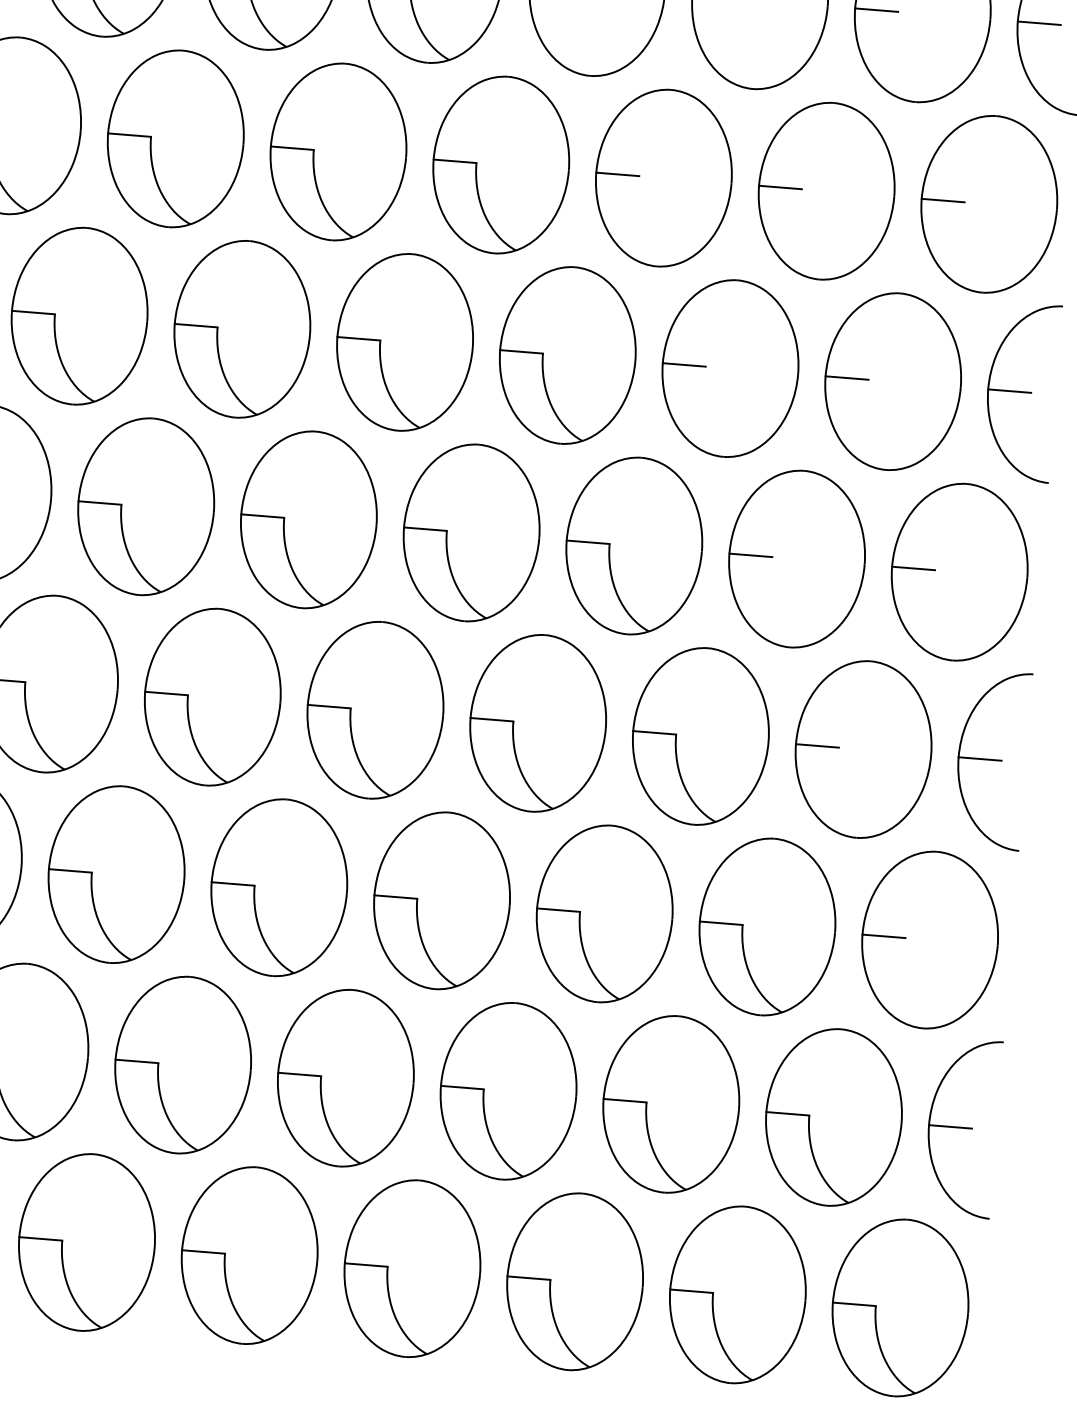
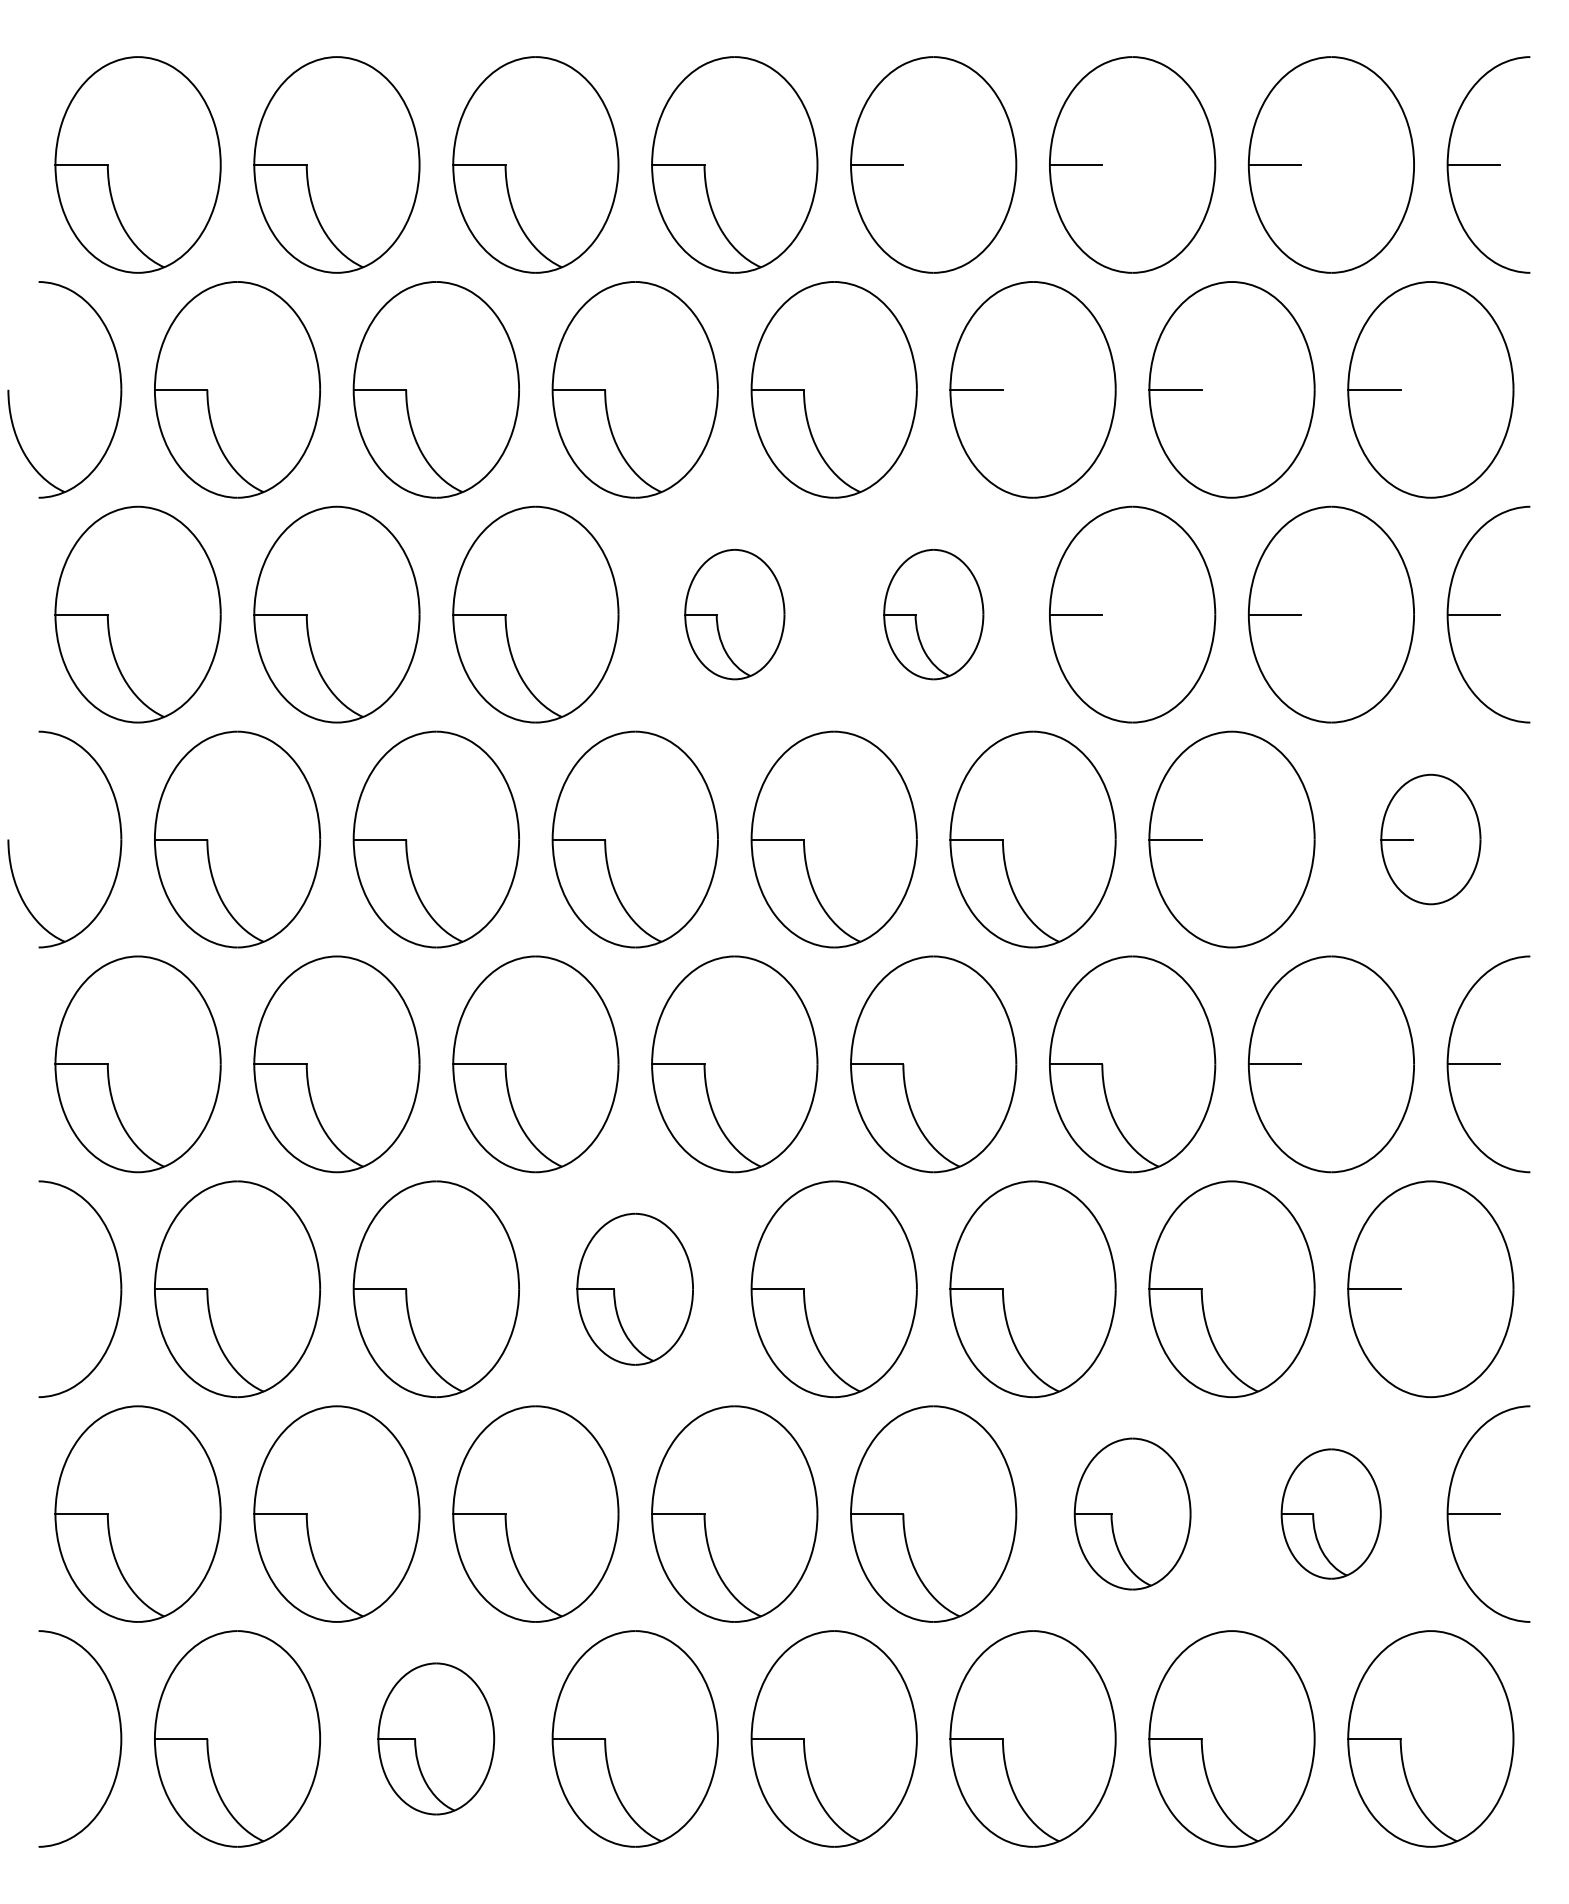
part: (404, 342) -> (734, 614), size x0.6
part: (567, 355) -> (933, 614), size x0.6
part: (959, 572) -> (1430, 839), size x0.6
part: (278, 887) -> (634, 1289), size x0.7
part: (671, 1103) -> (1132, 1513), size x0.7
part: (833, 1116) -> (1330, 1513), size x0.6
part: (86, 1242) -> (435, 1738), size x0.7

